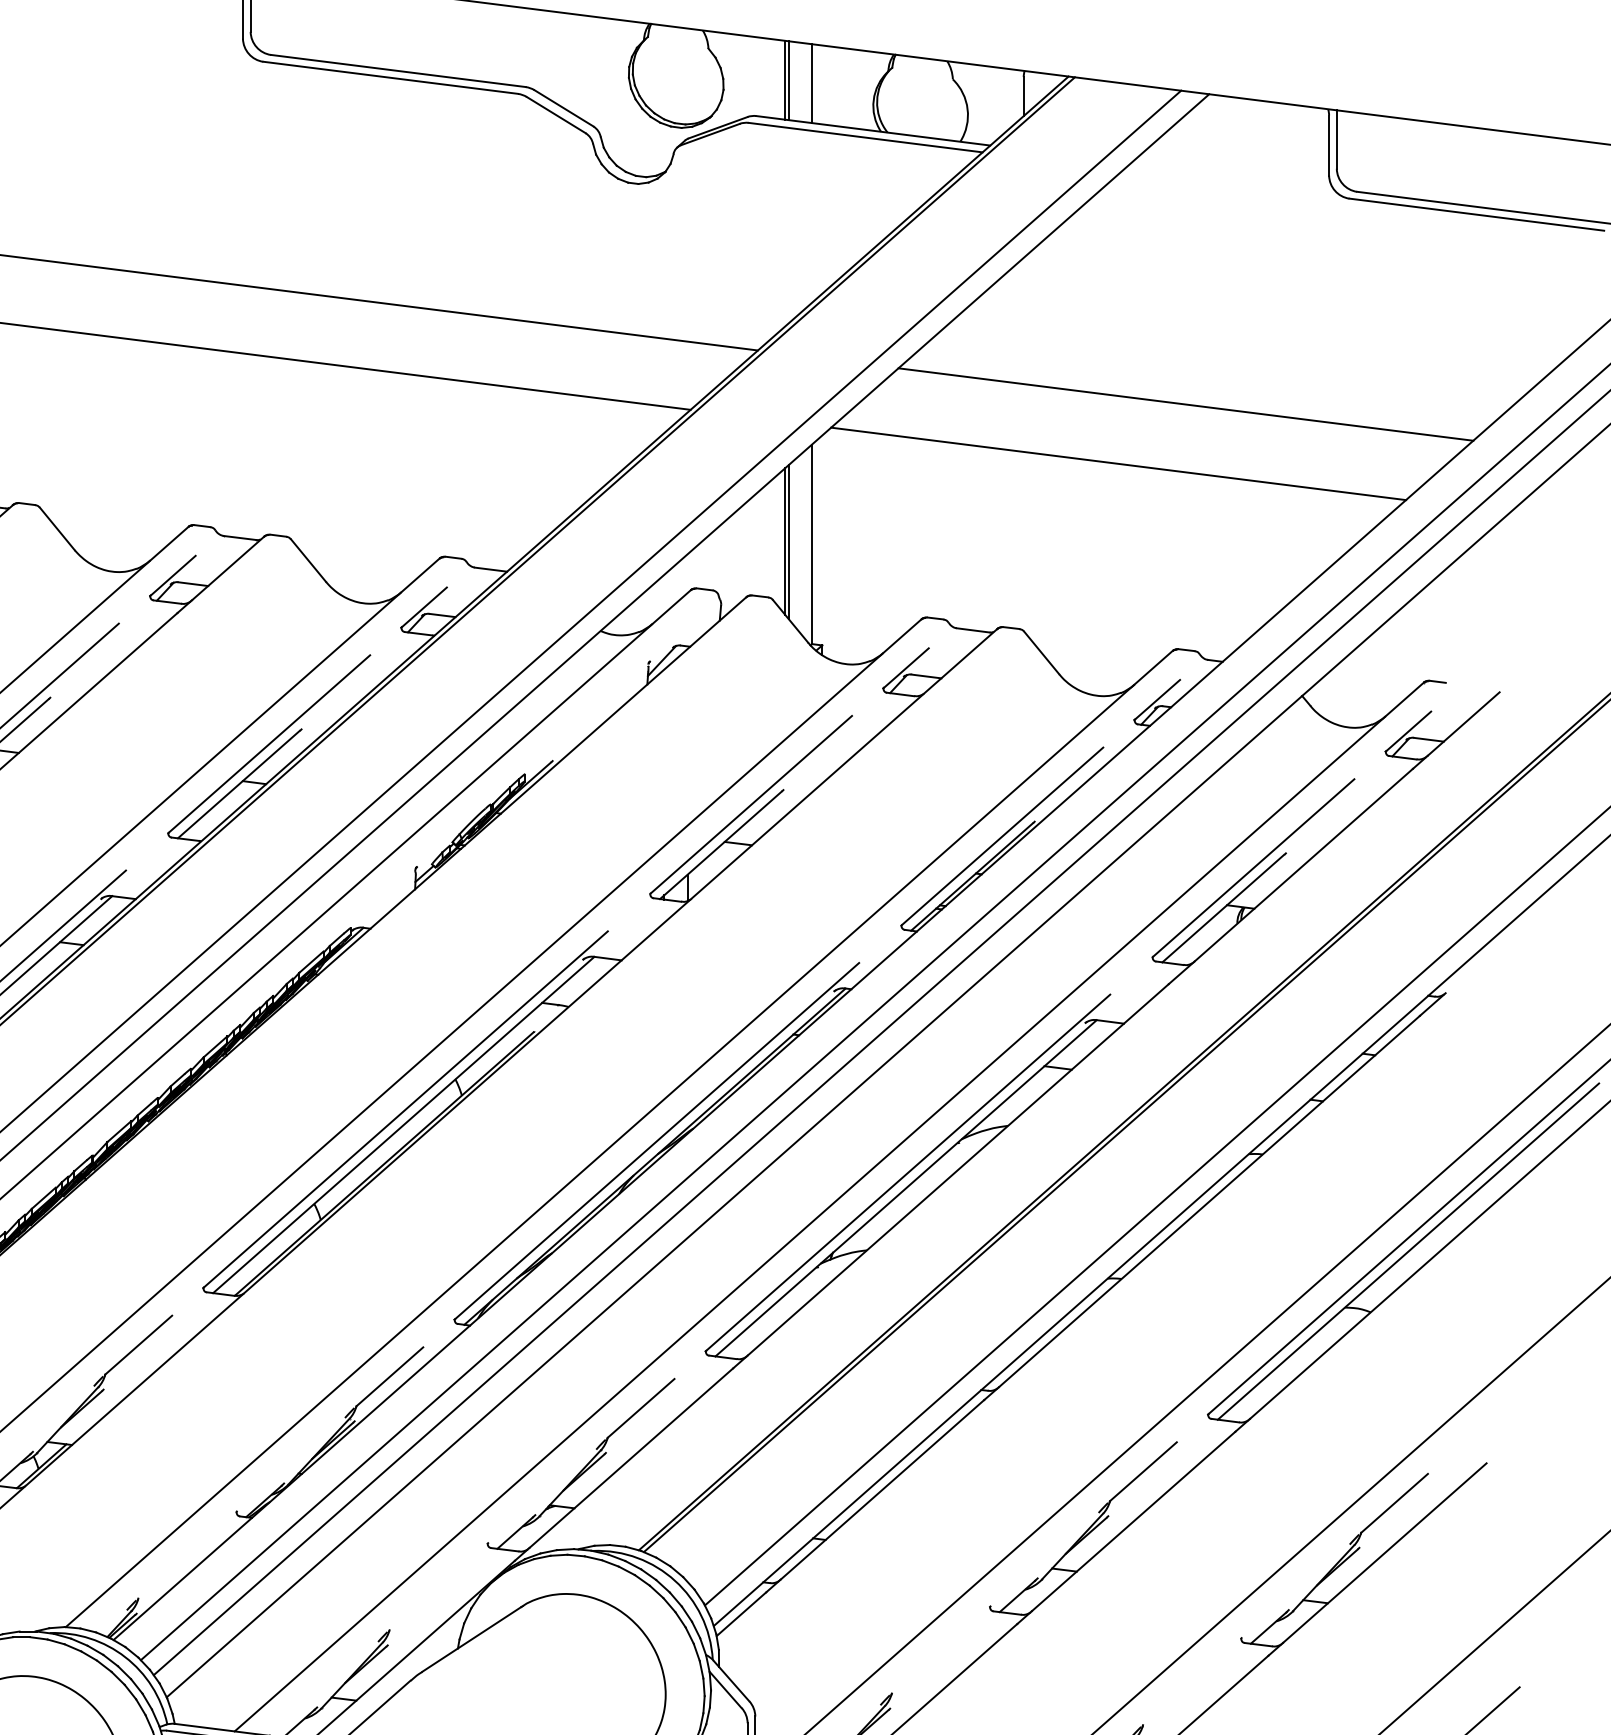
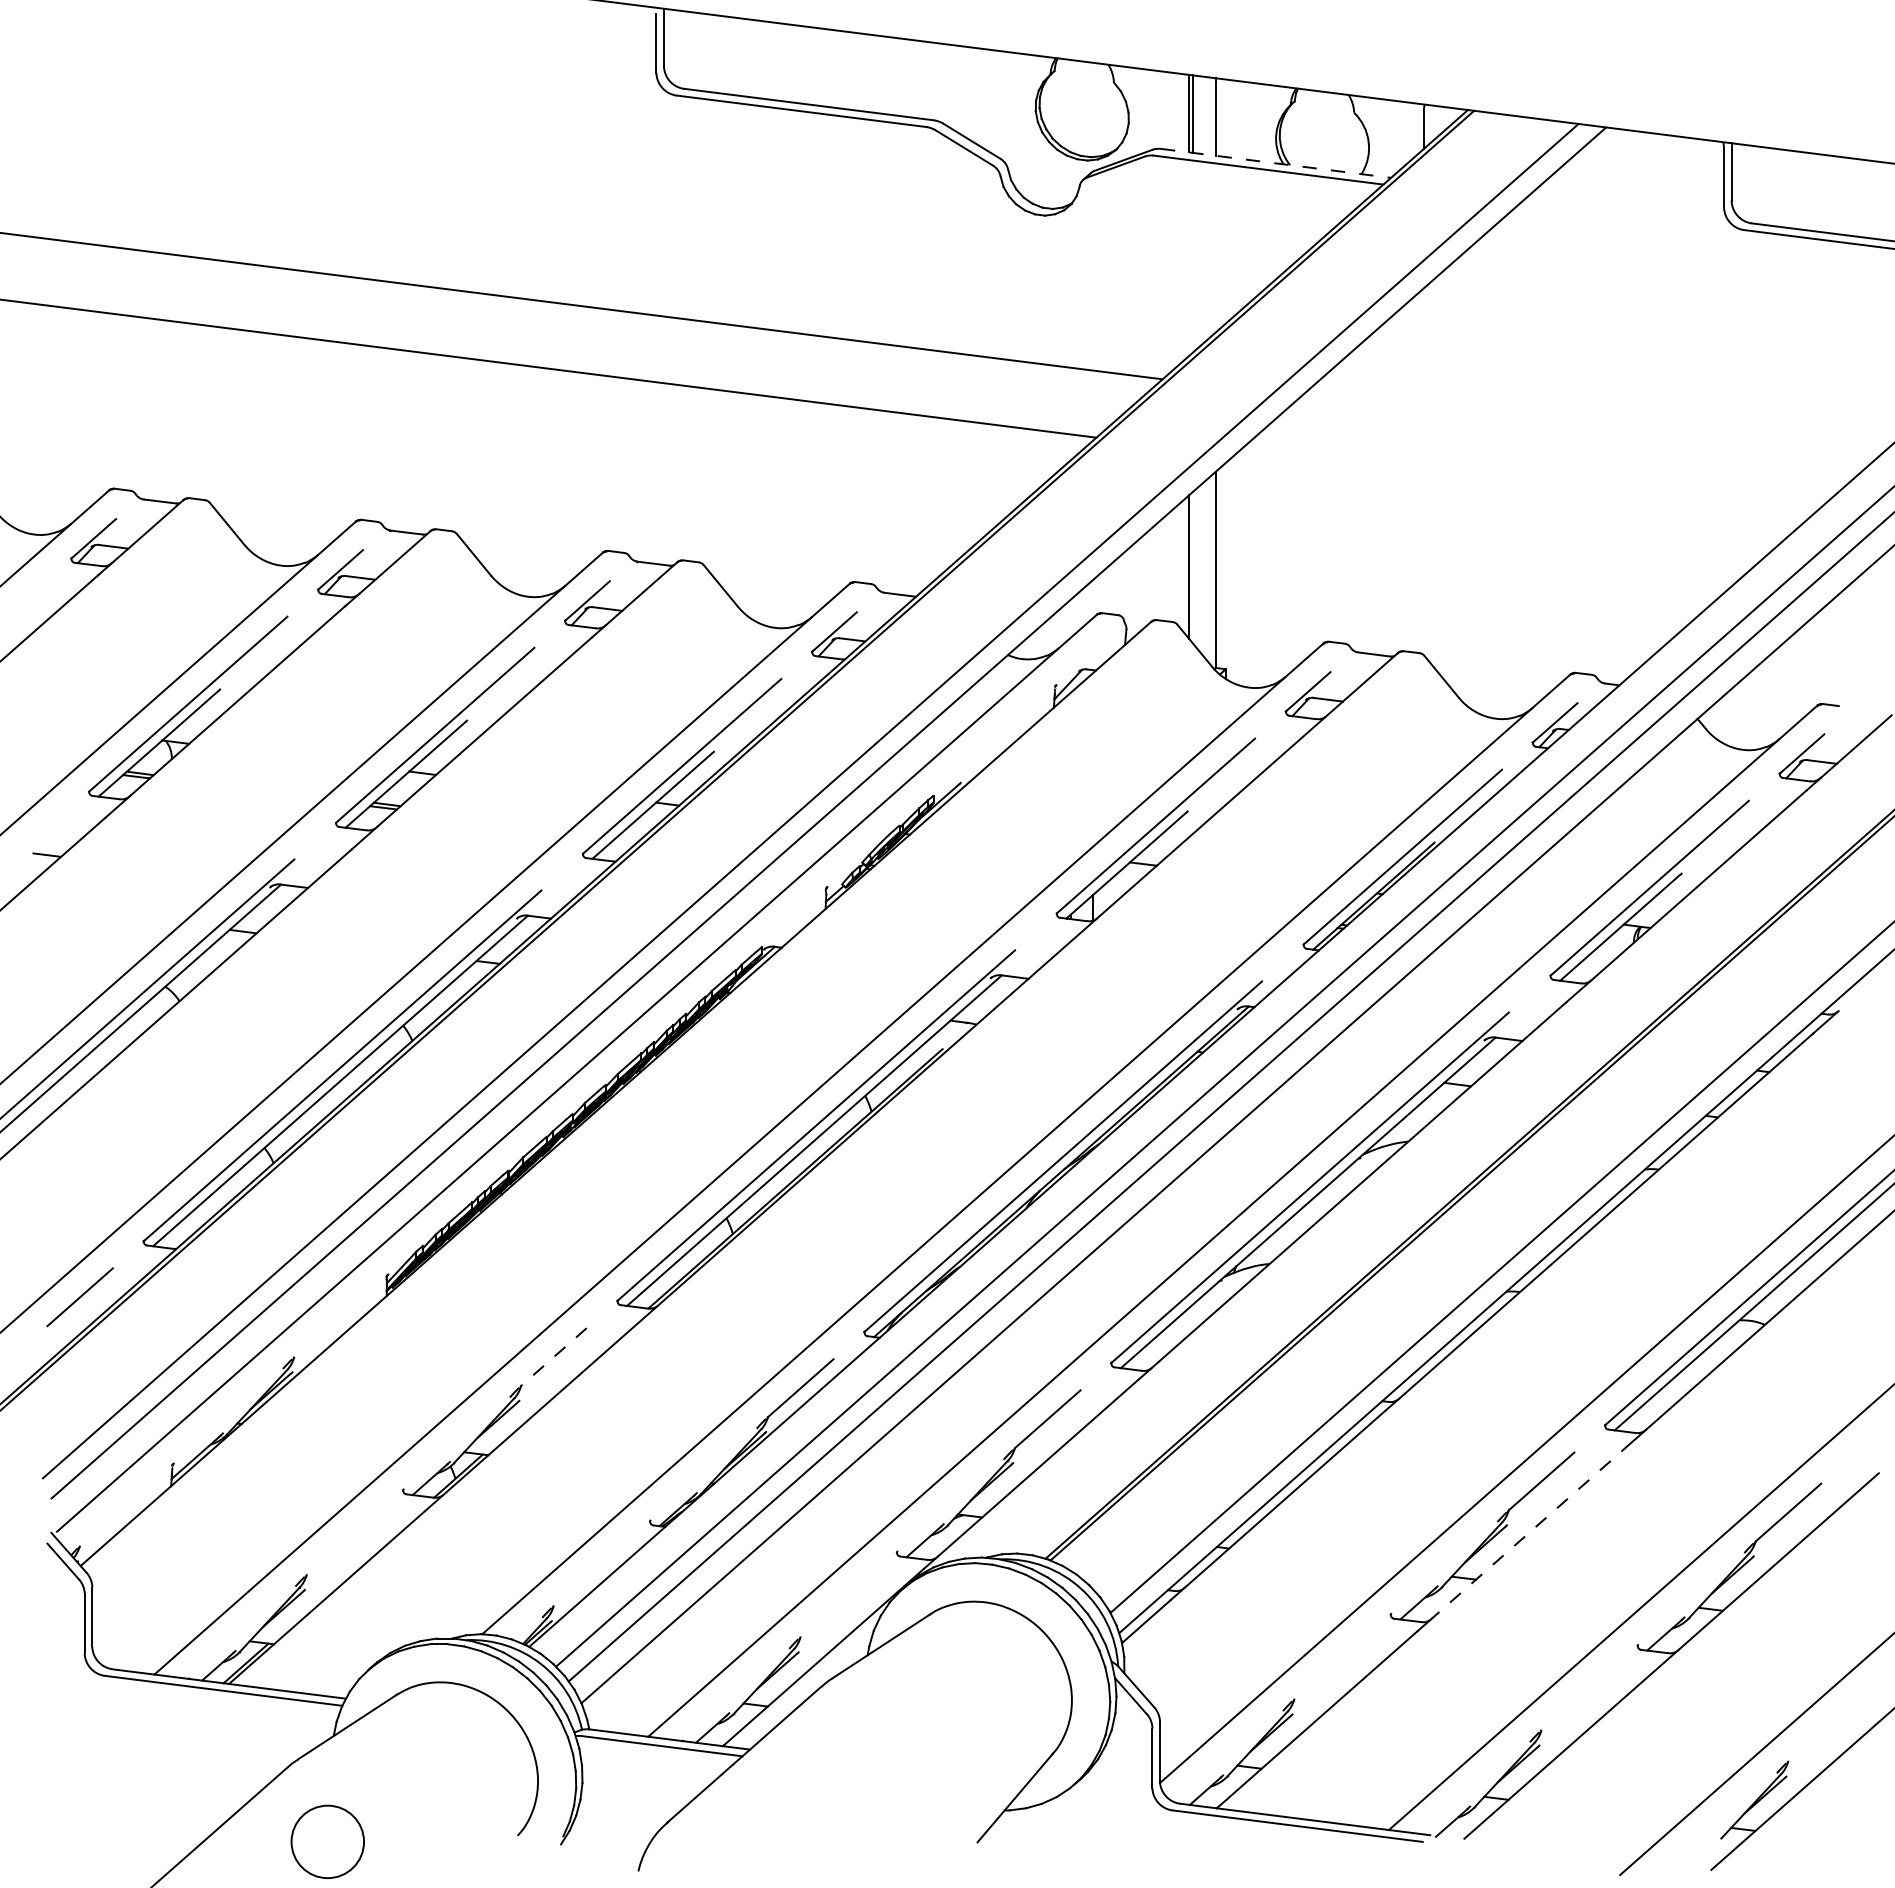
line: (872, 130) -> (1275, 163), solid -> dashed
line: (1185, 404) -> (1582, 432), removed
line: (1117, 463) -> (1516, 490), removed
line: (788, 541) -> (1192, 567), removed
line: (138, 1345) -> (553, 1357), solid -> dashed
line: (1133, 1521) -> (1531, 1530), solid -> dashed

